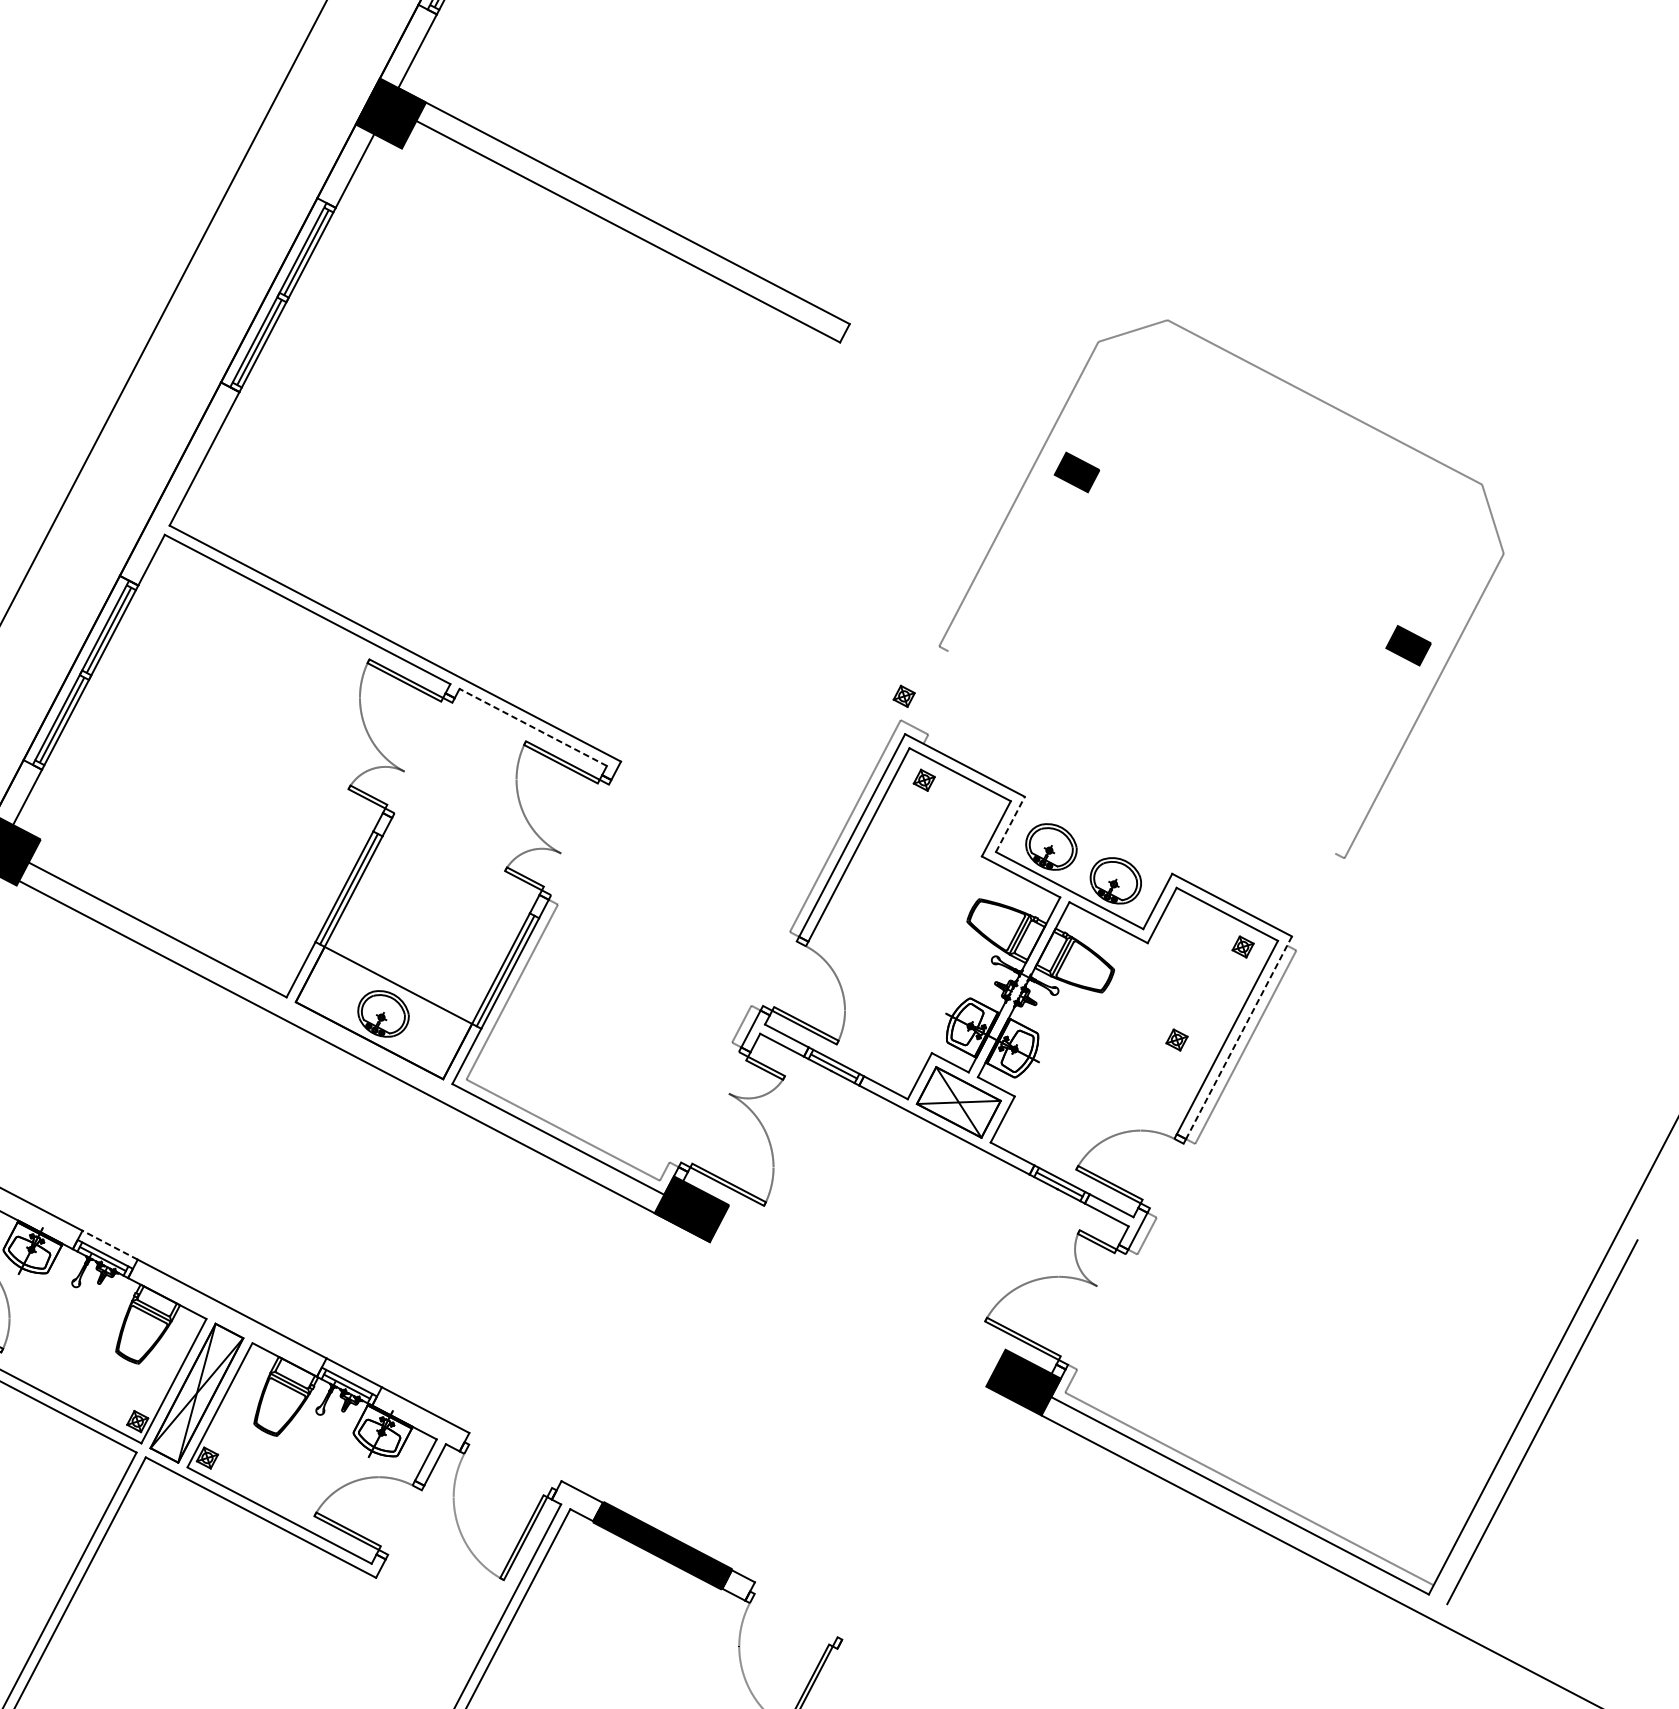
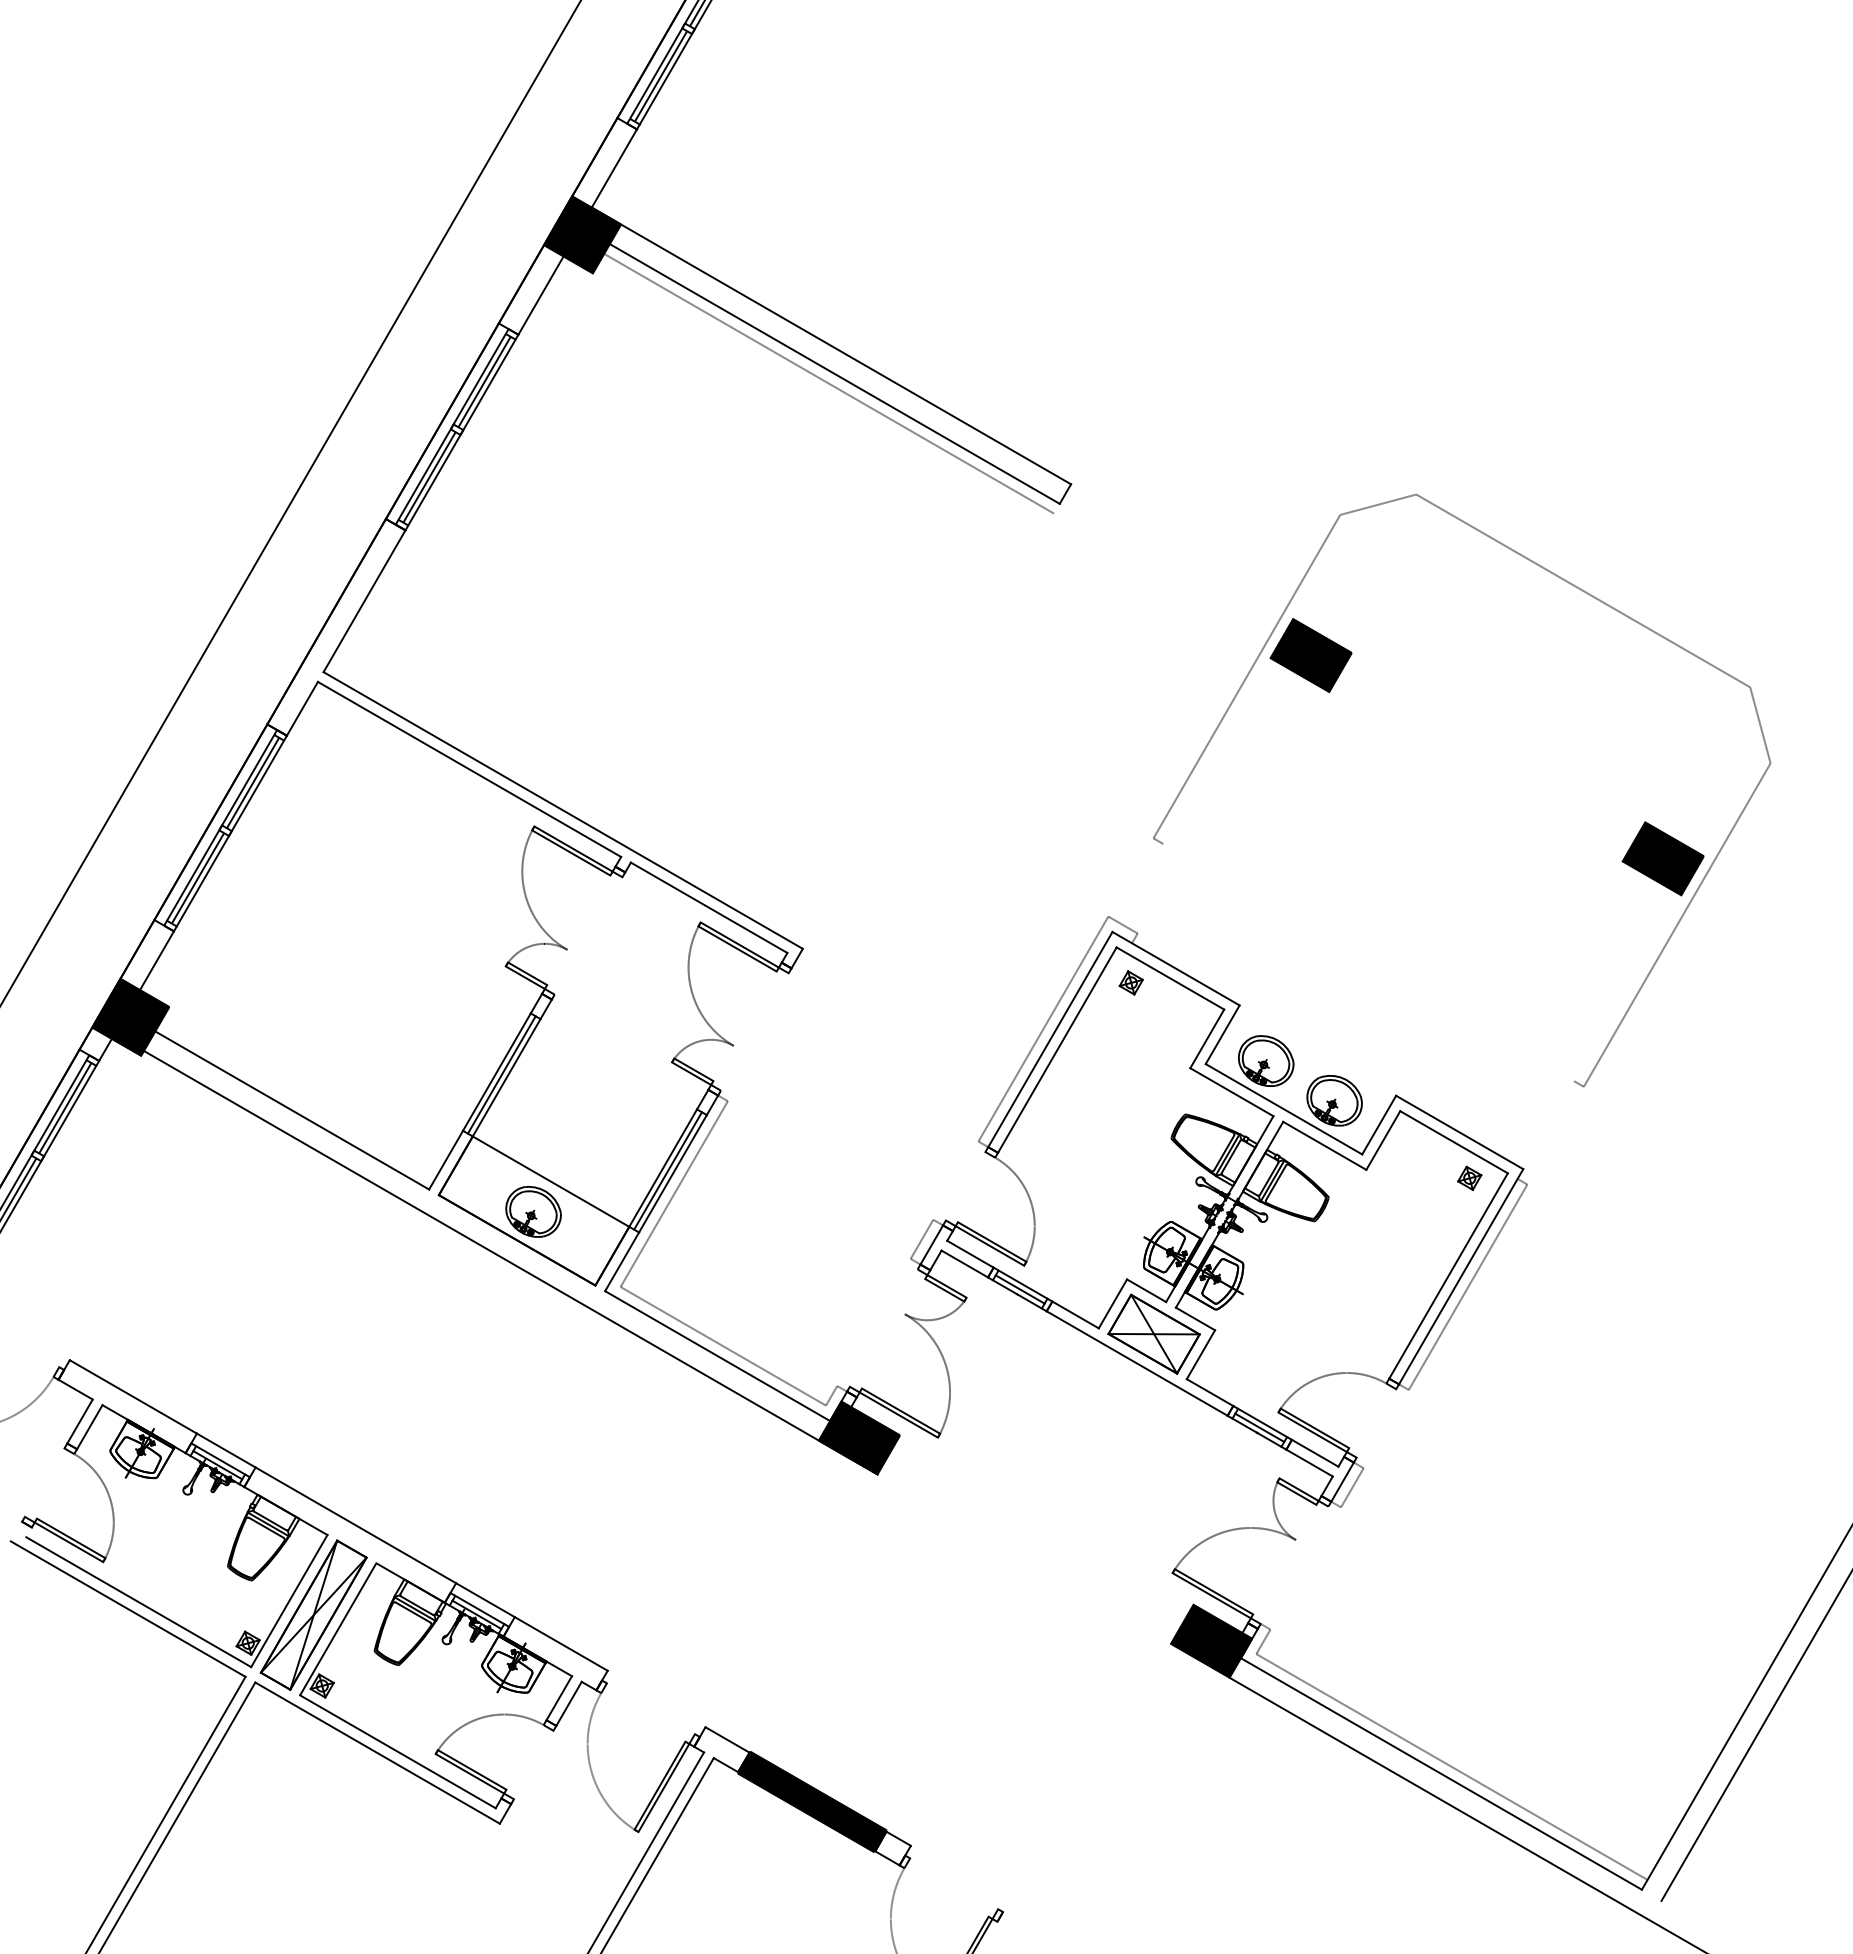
line: (609, 233) -> (814, 374), added
part: (1076, 472) -> (1310, 655), size x1.67
part: (1408, 645) -> (1662, 858), size x1.67
part: (903, 696) -> (1112, 890), removed
line: (532, 727) -> (708, 907), dashed -> solid
line: (1010, 824) -> (1222, 1034), dashed -> solid
line: (1238, 1038) -> (1460, 1277), dashed -> solid
part: (1176, 1039) -> (1393, 1275), removed
line: (110, 1245) -> (226, 1450), dashed -> solid

